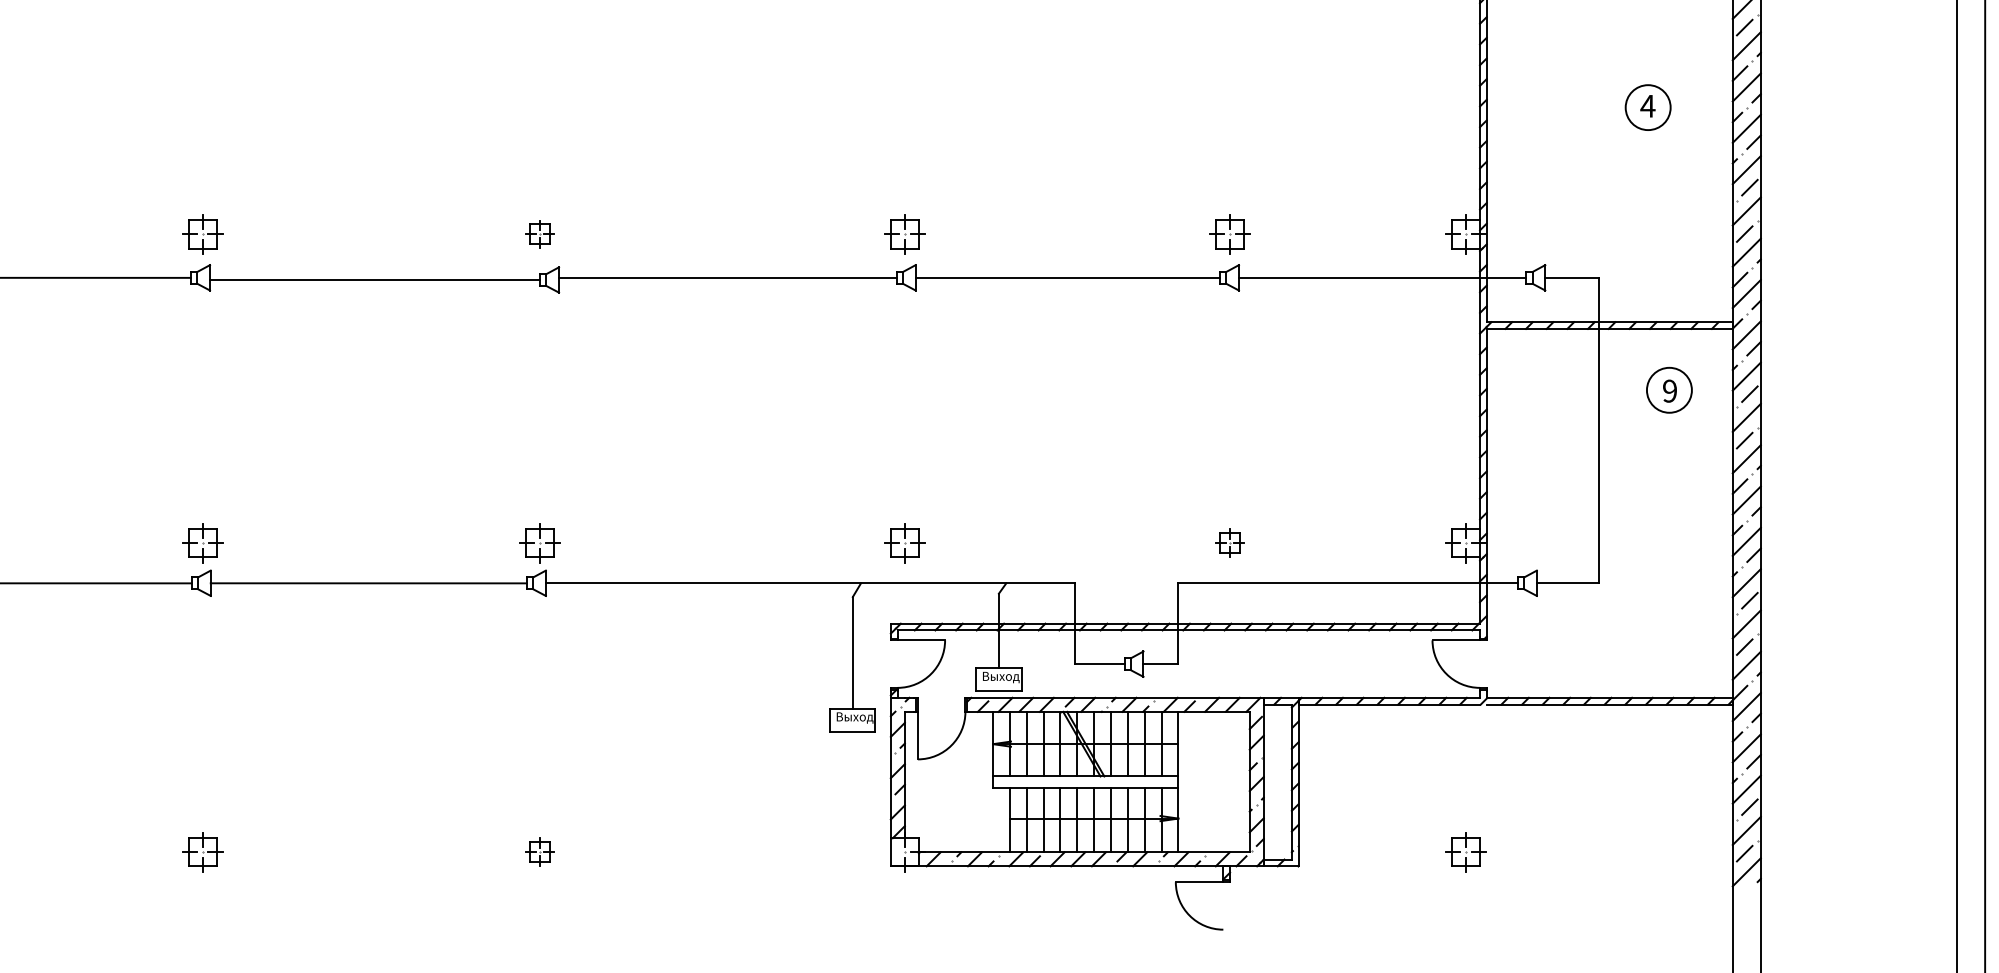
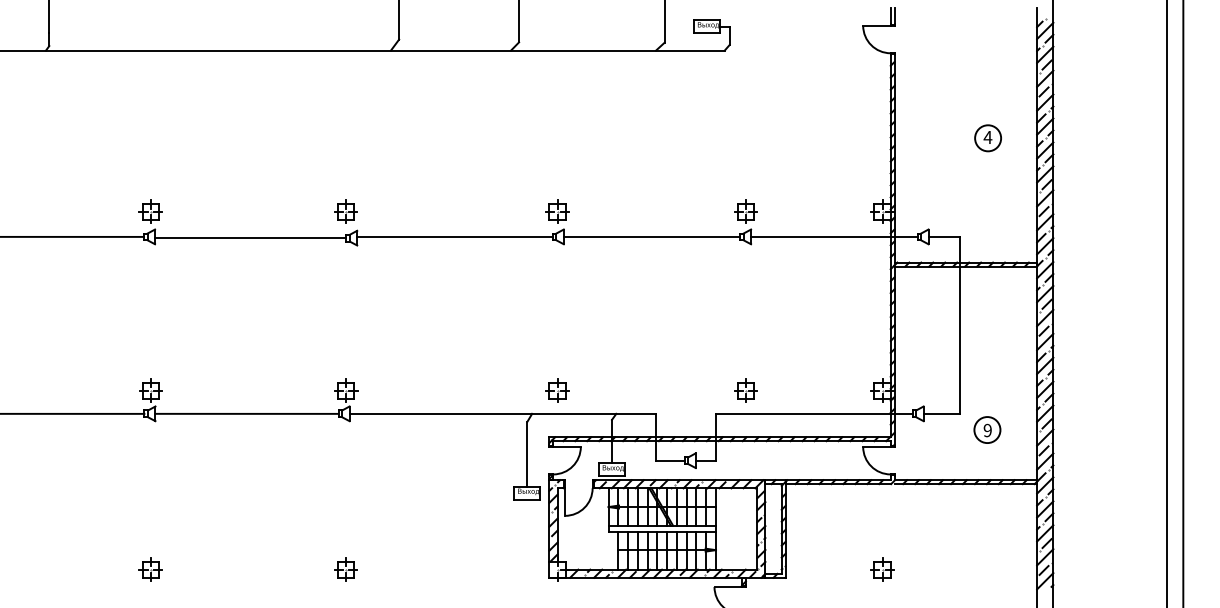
part: (538, 233) -> (345, 211), size x1.43
part: (1669, 389) -> (987, 429), moved
part: (1229, 542) -> (745, 390), size x1.43
part: (538, 851) -> (345, 569), size x1.43

